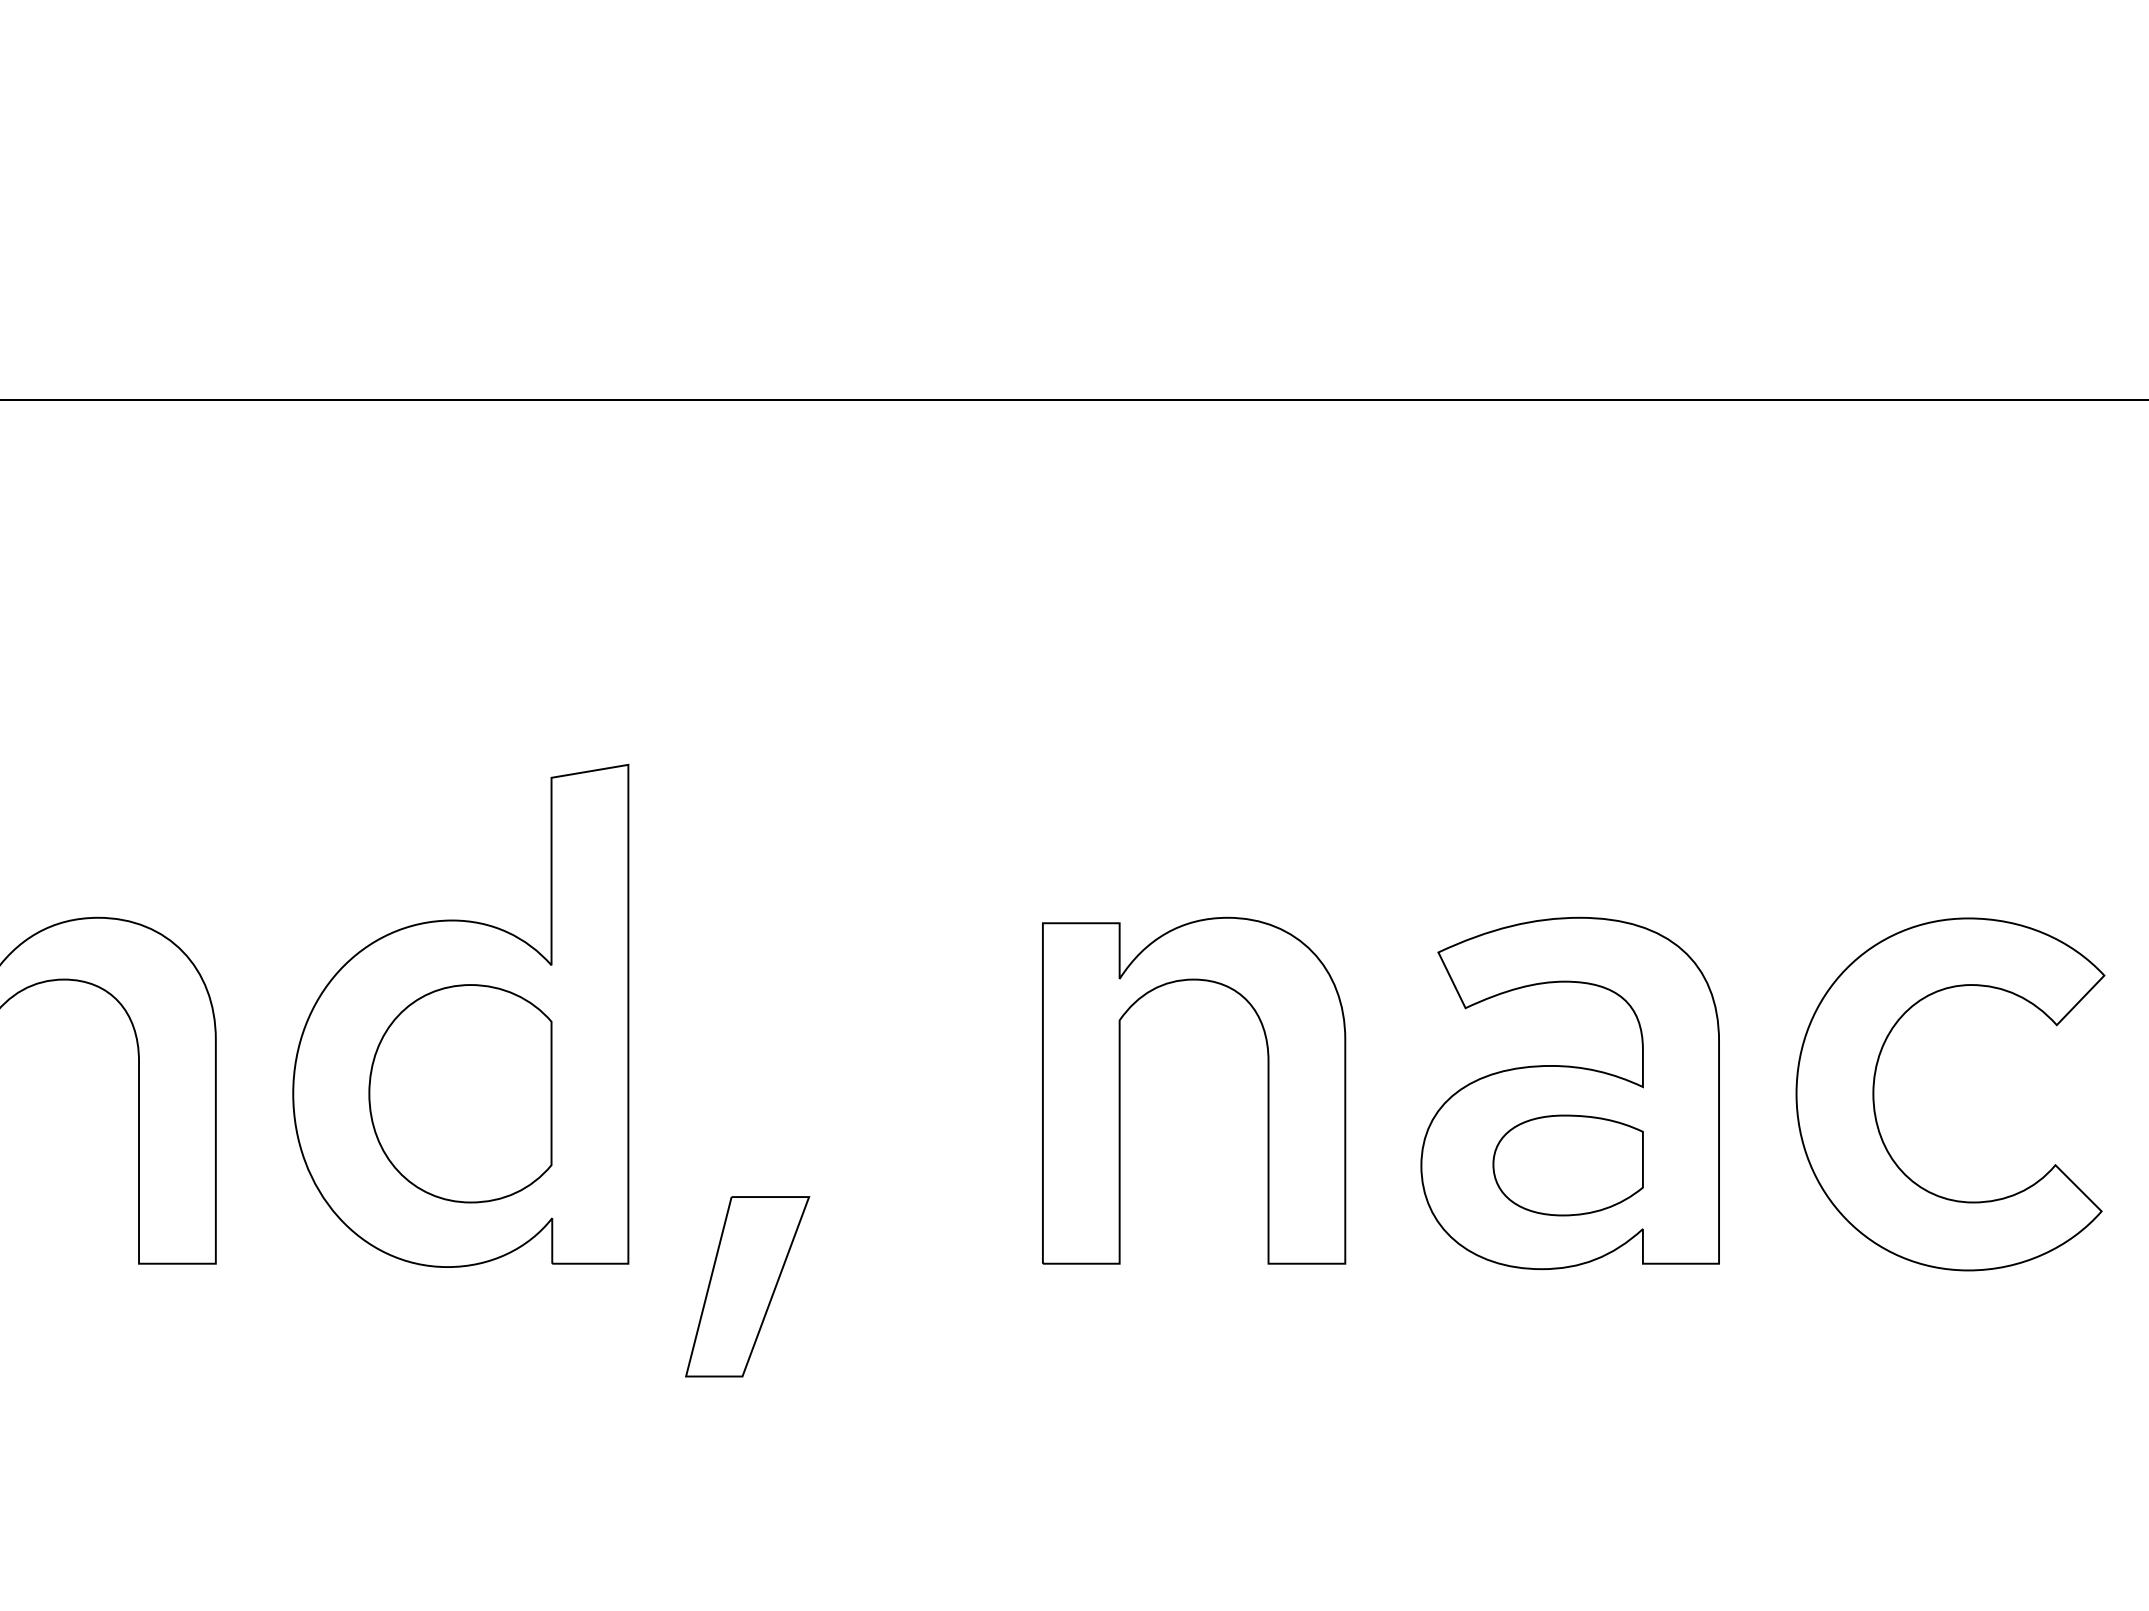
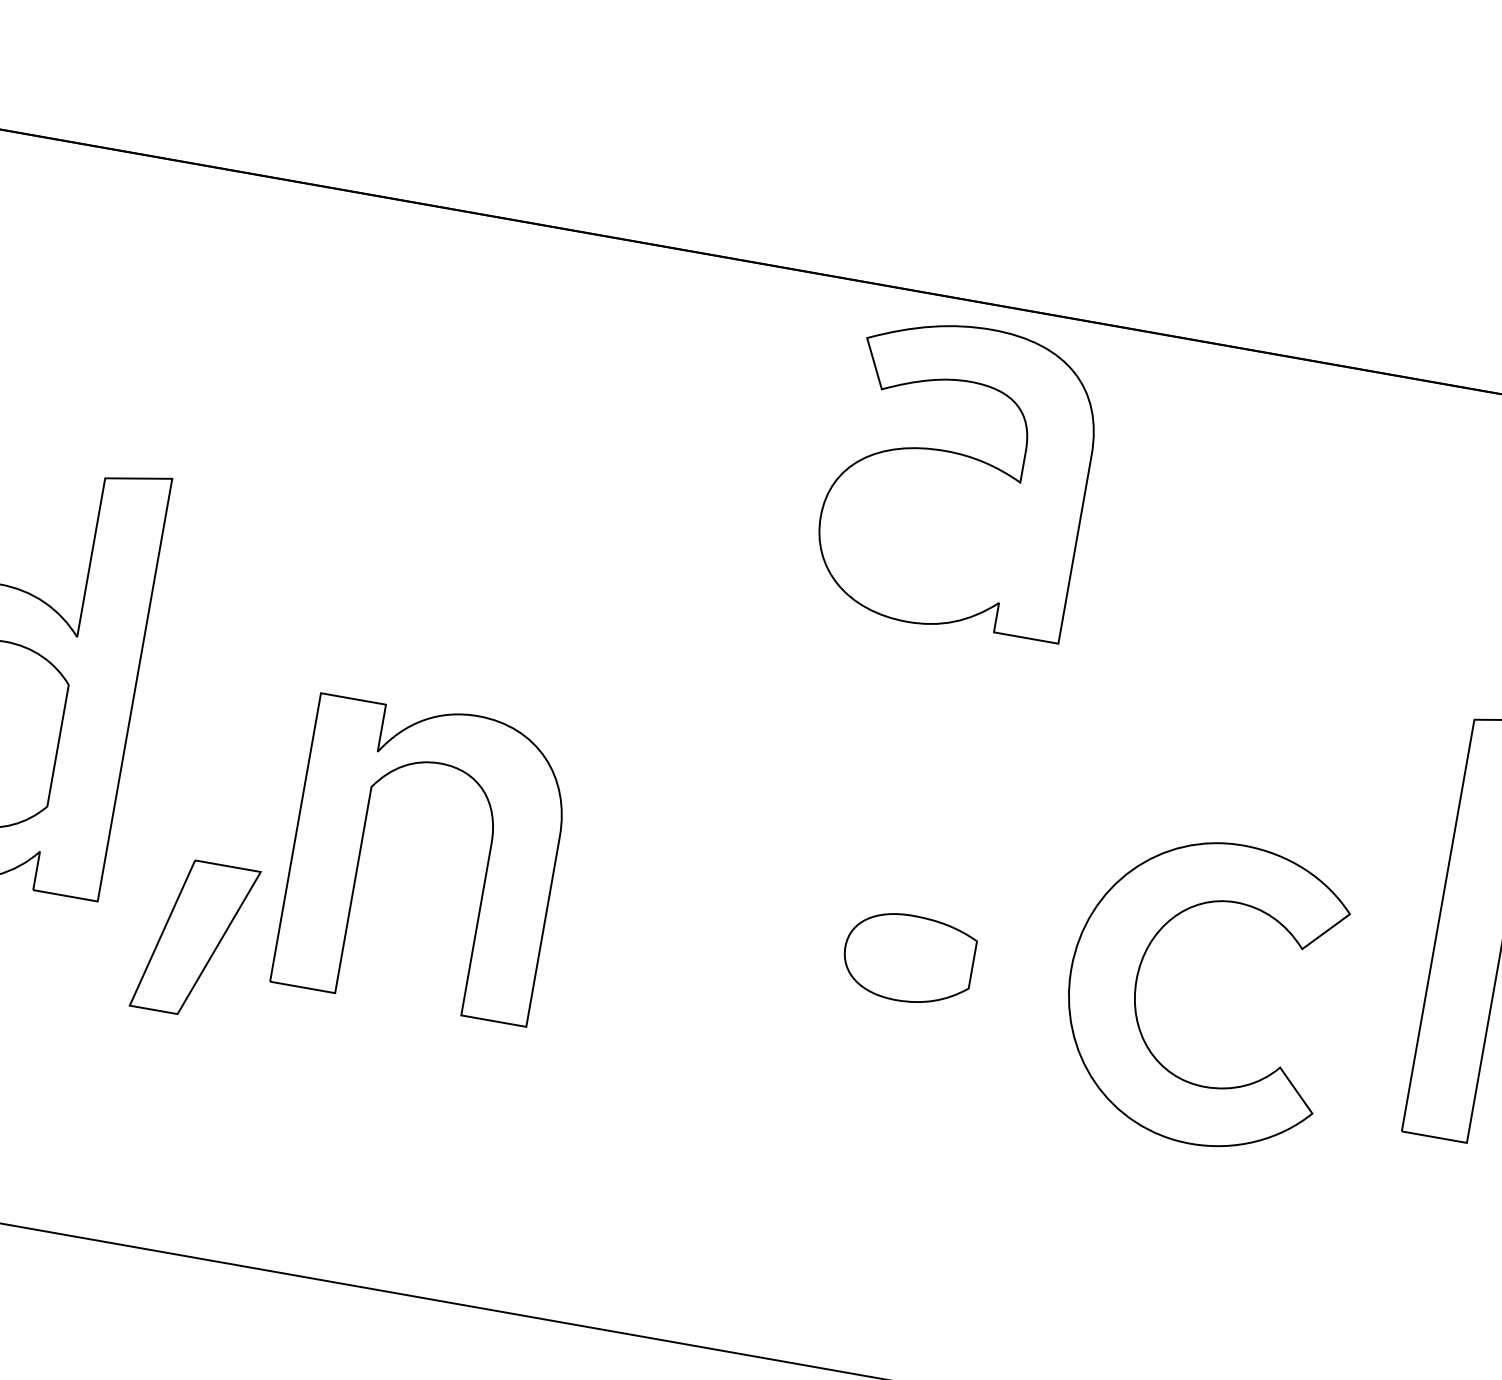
part: (1267, 1090) -> (486, 868), moved
part: (1569, 1093) -> (957, 477), moved
part: (1874, 1094) -> (1137, 980), moved

